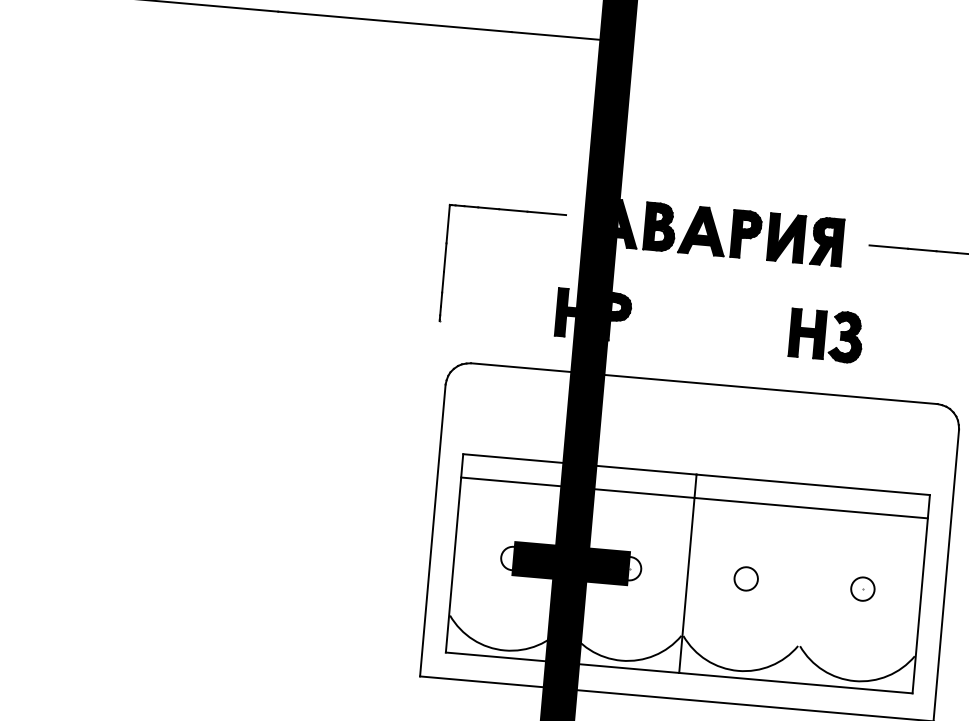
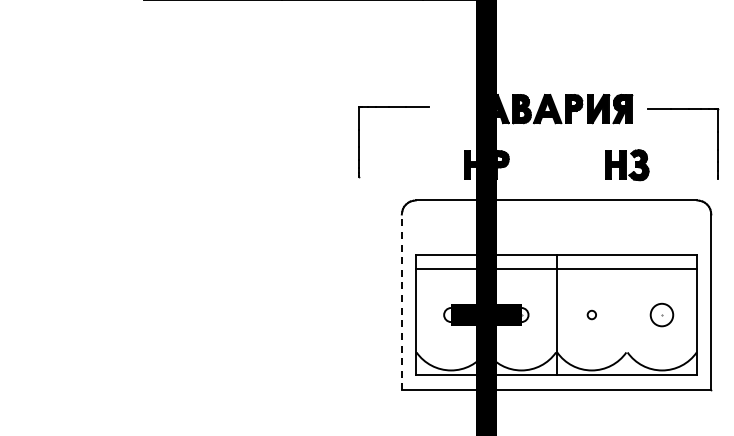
part: (445, 264) -> (359, 142), moved
line: (432, 530) -> (401, 302), solid -> dashed
circle: (745, 577) -> (591, 314), size x0.6
part: (863, 588) -> (662, 314), size x1.6

